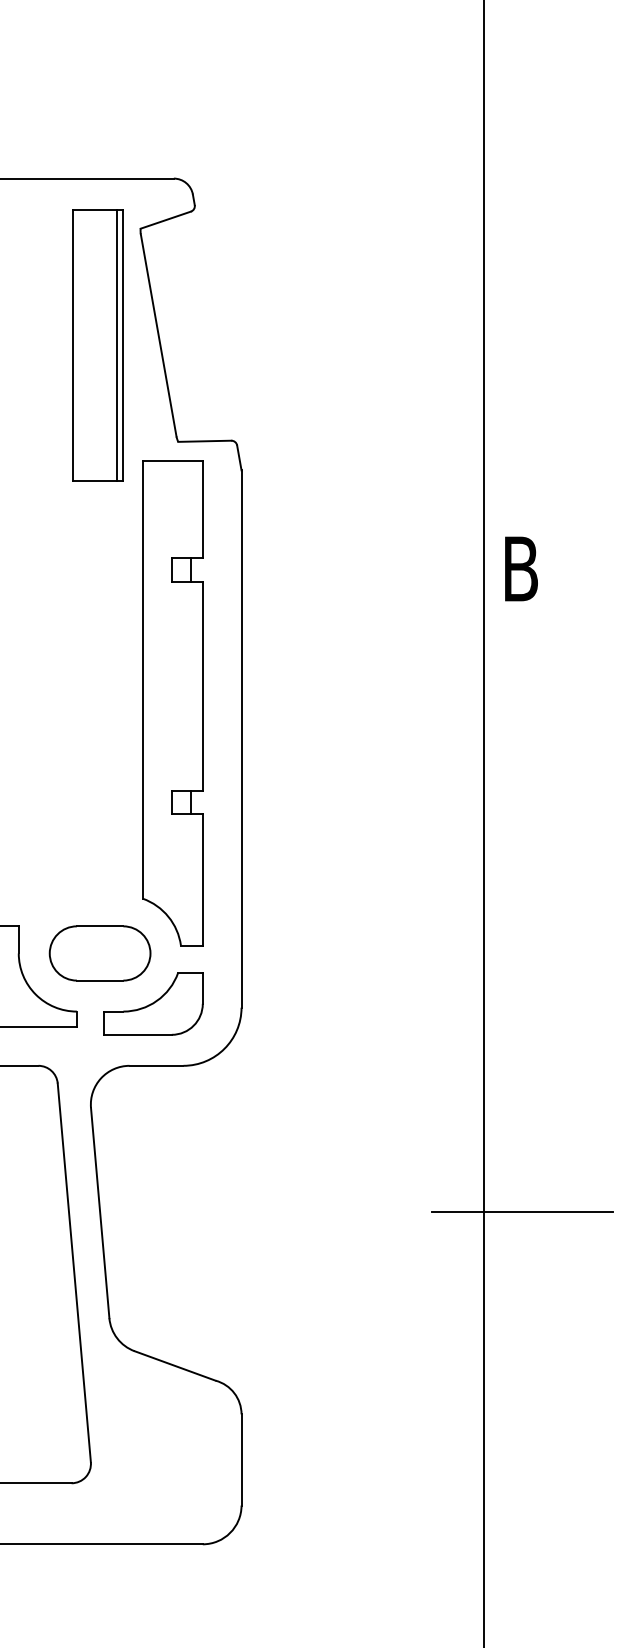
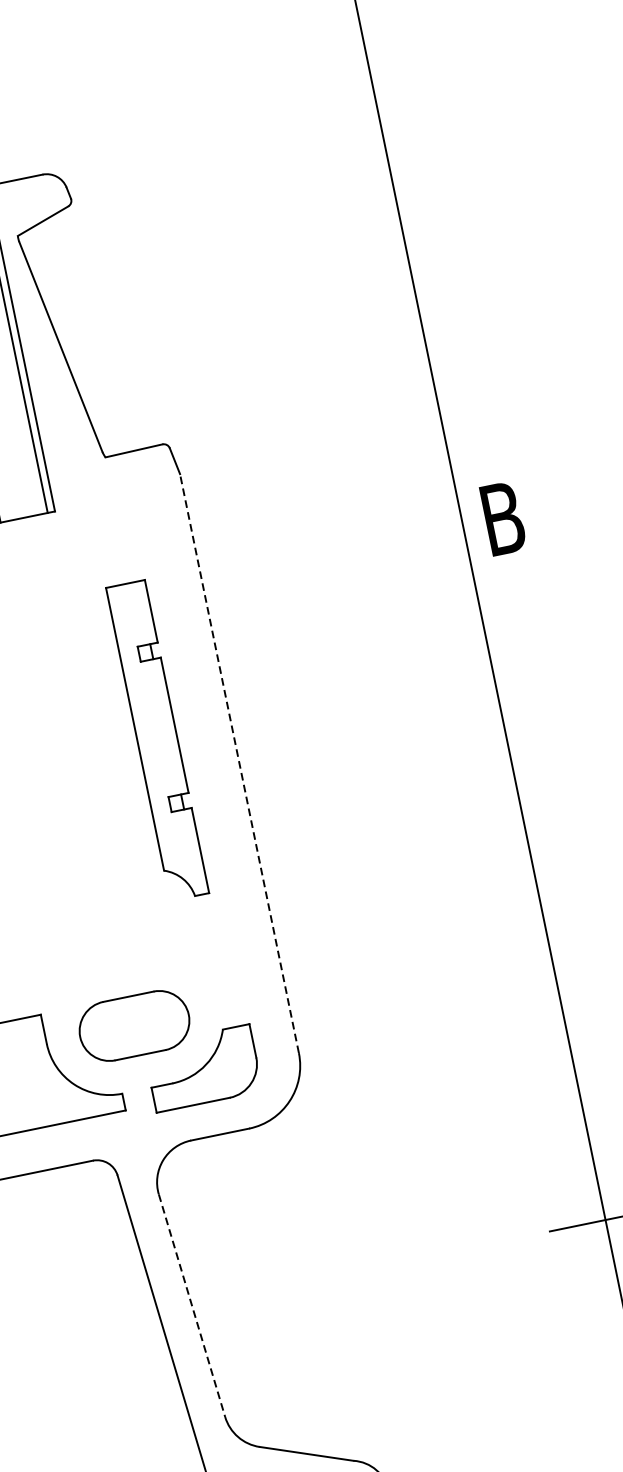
part: (172, 703) -> (157, 740), size x0.6
line: (241, 739) -> (239, 764), solid -> dashed
line: (100, 1213) -> (192, 1306), solid -> dashed

